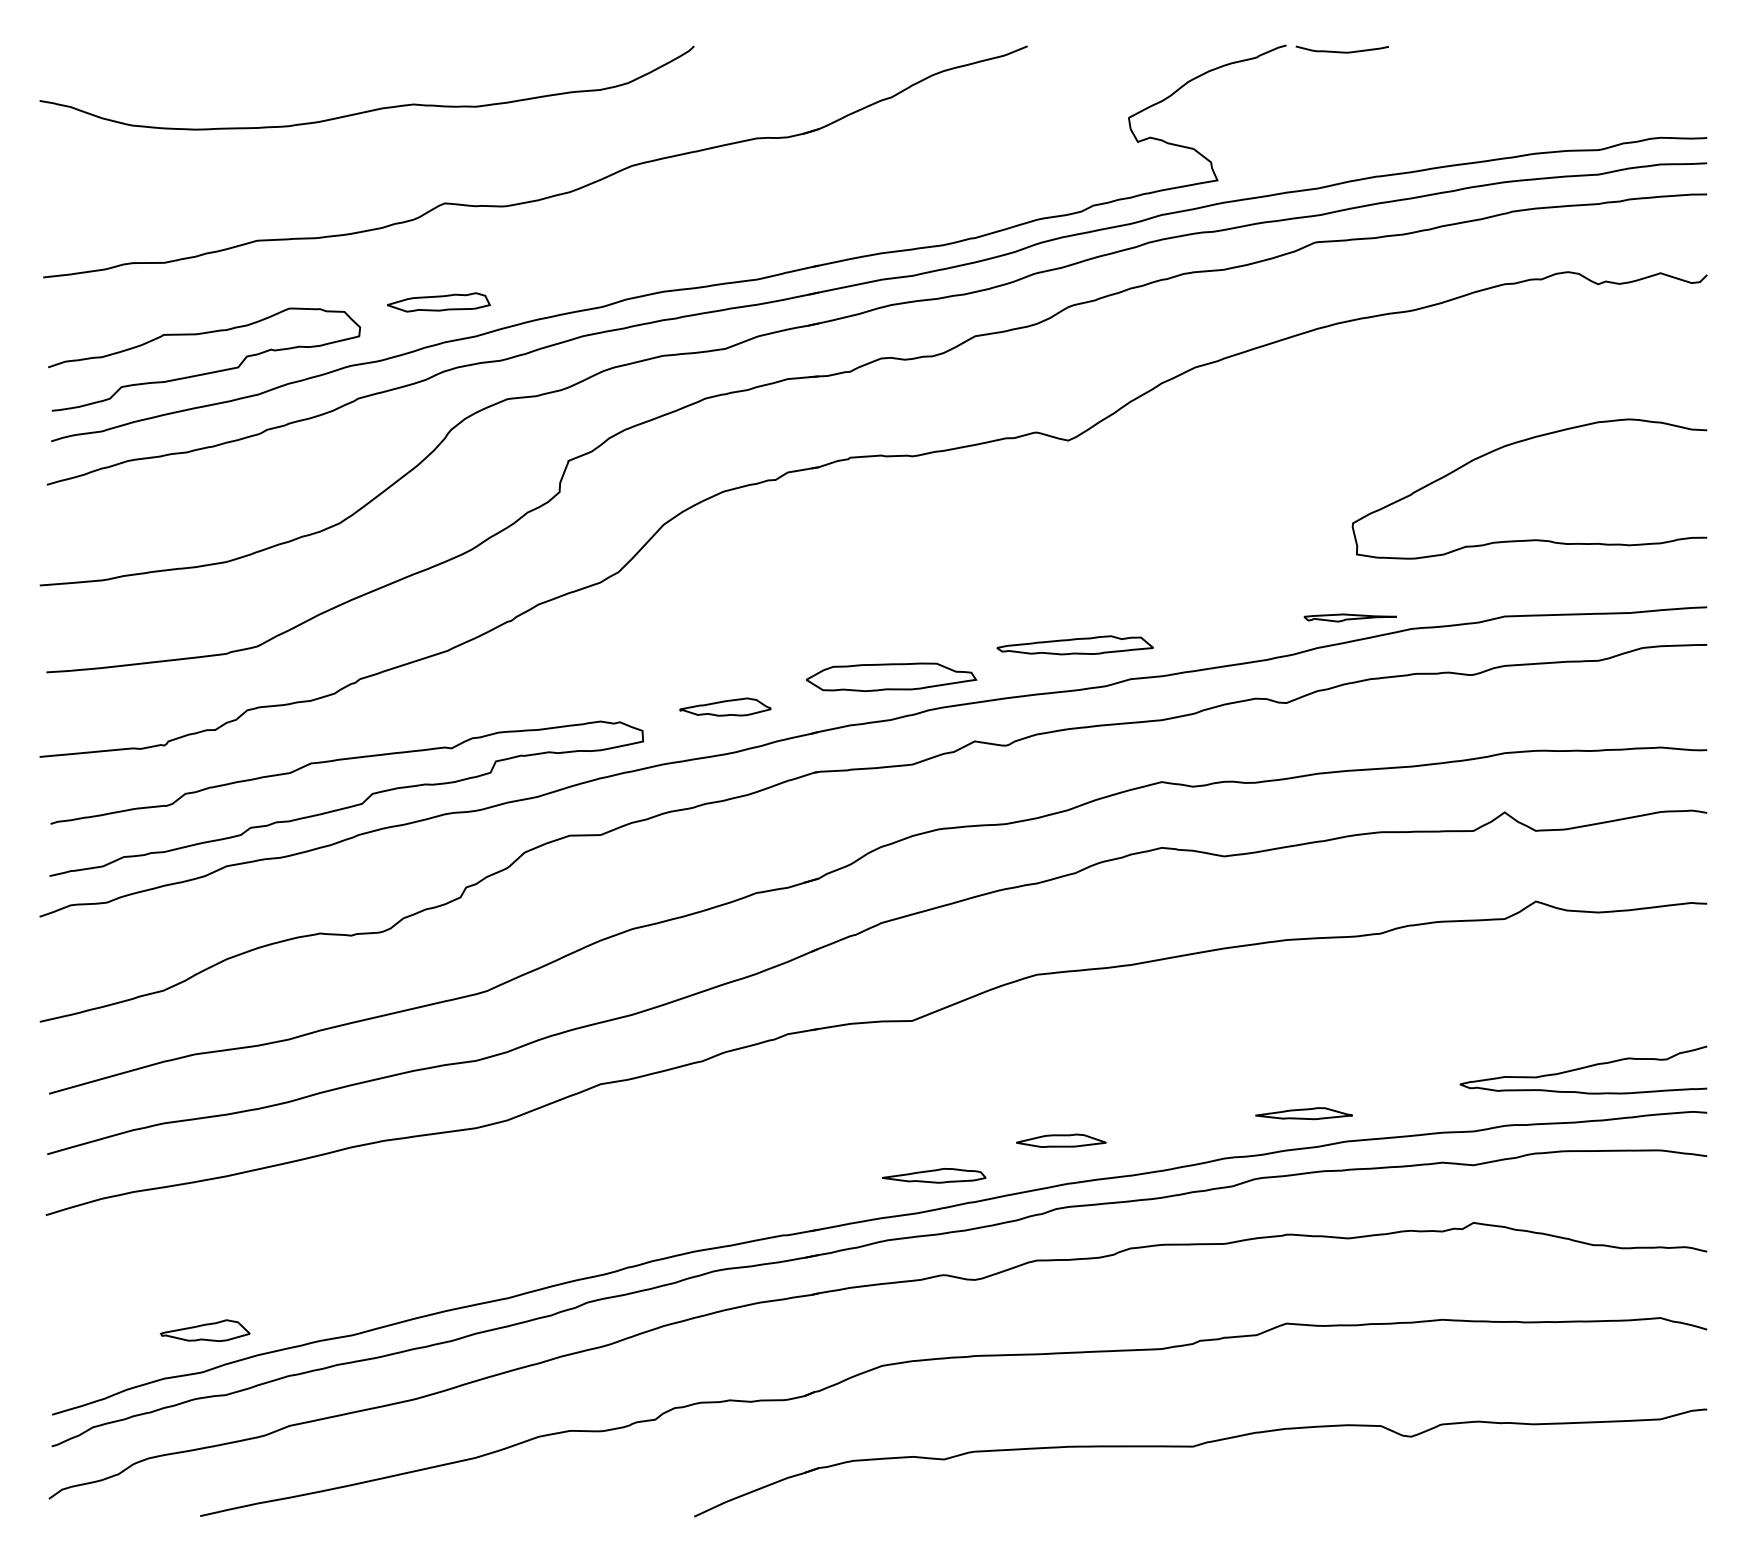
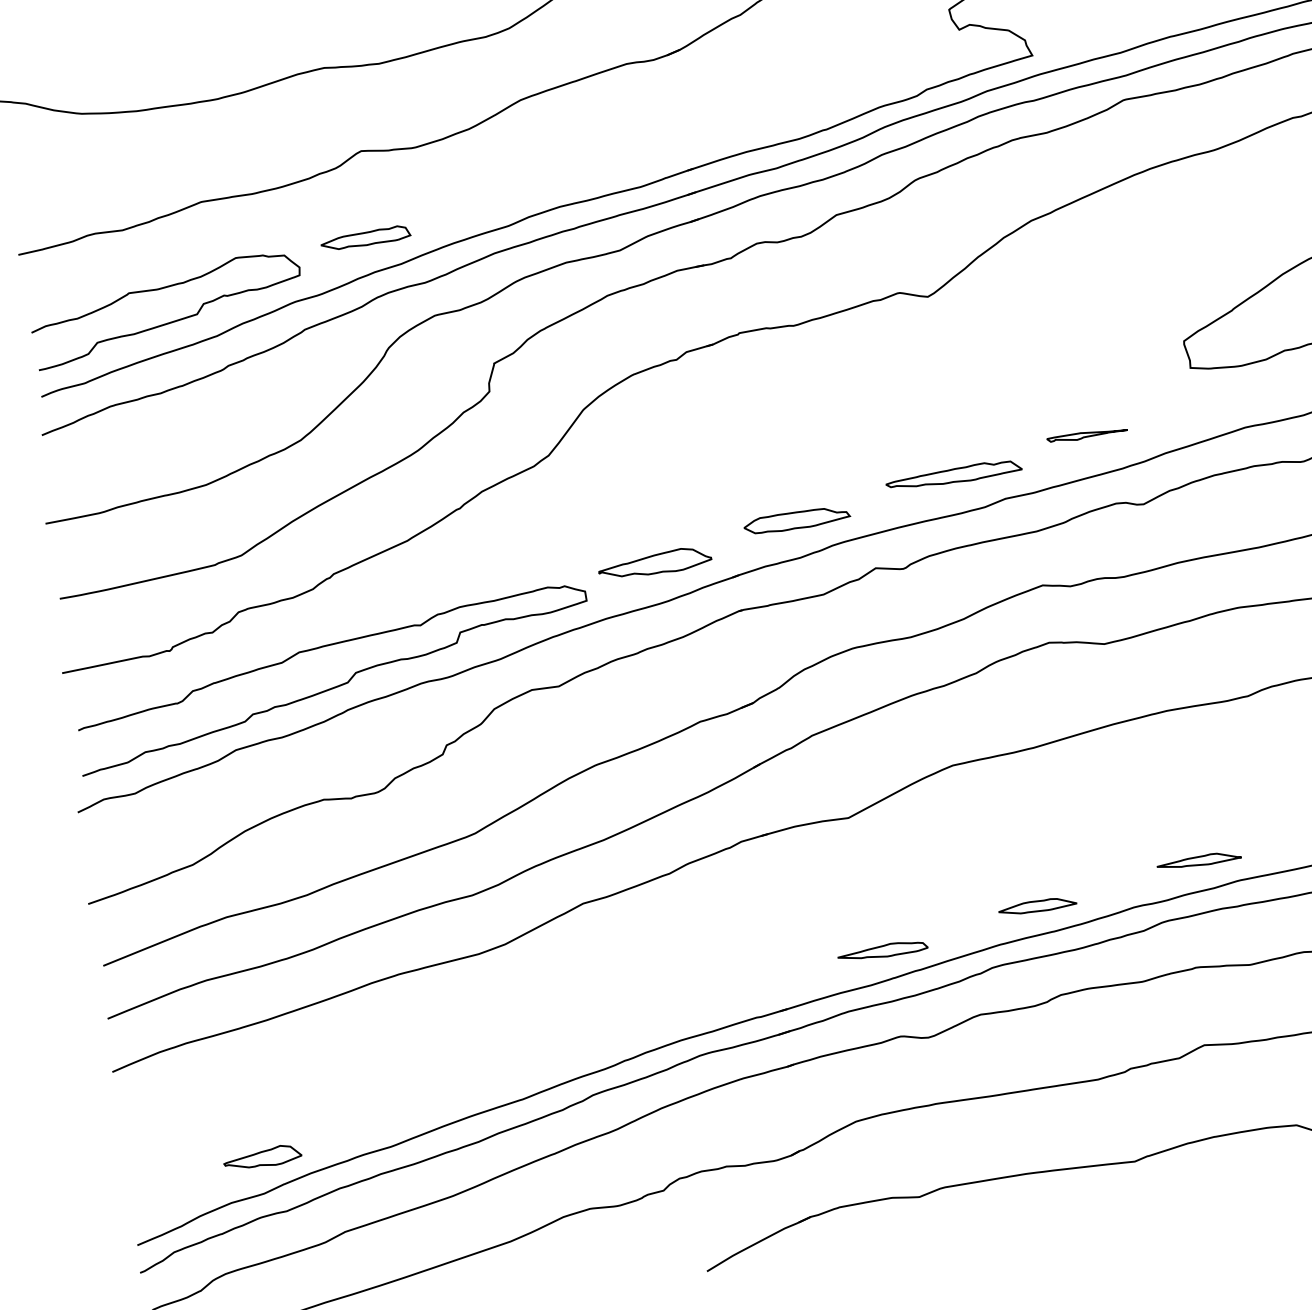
part: (1349, 617) -> (1086, 435), moved
part: (891, 677) -> (796, 520), size x0.71
part: (725, 706) -> (655, 562), size x1.43
part: (1061, 1140) -> (1037, 905), moved

